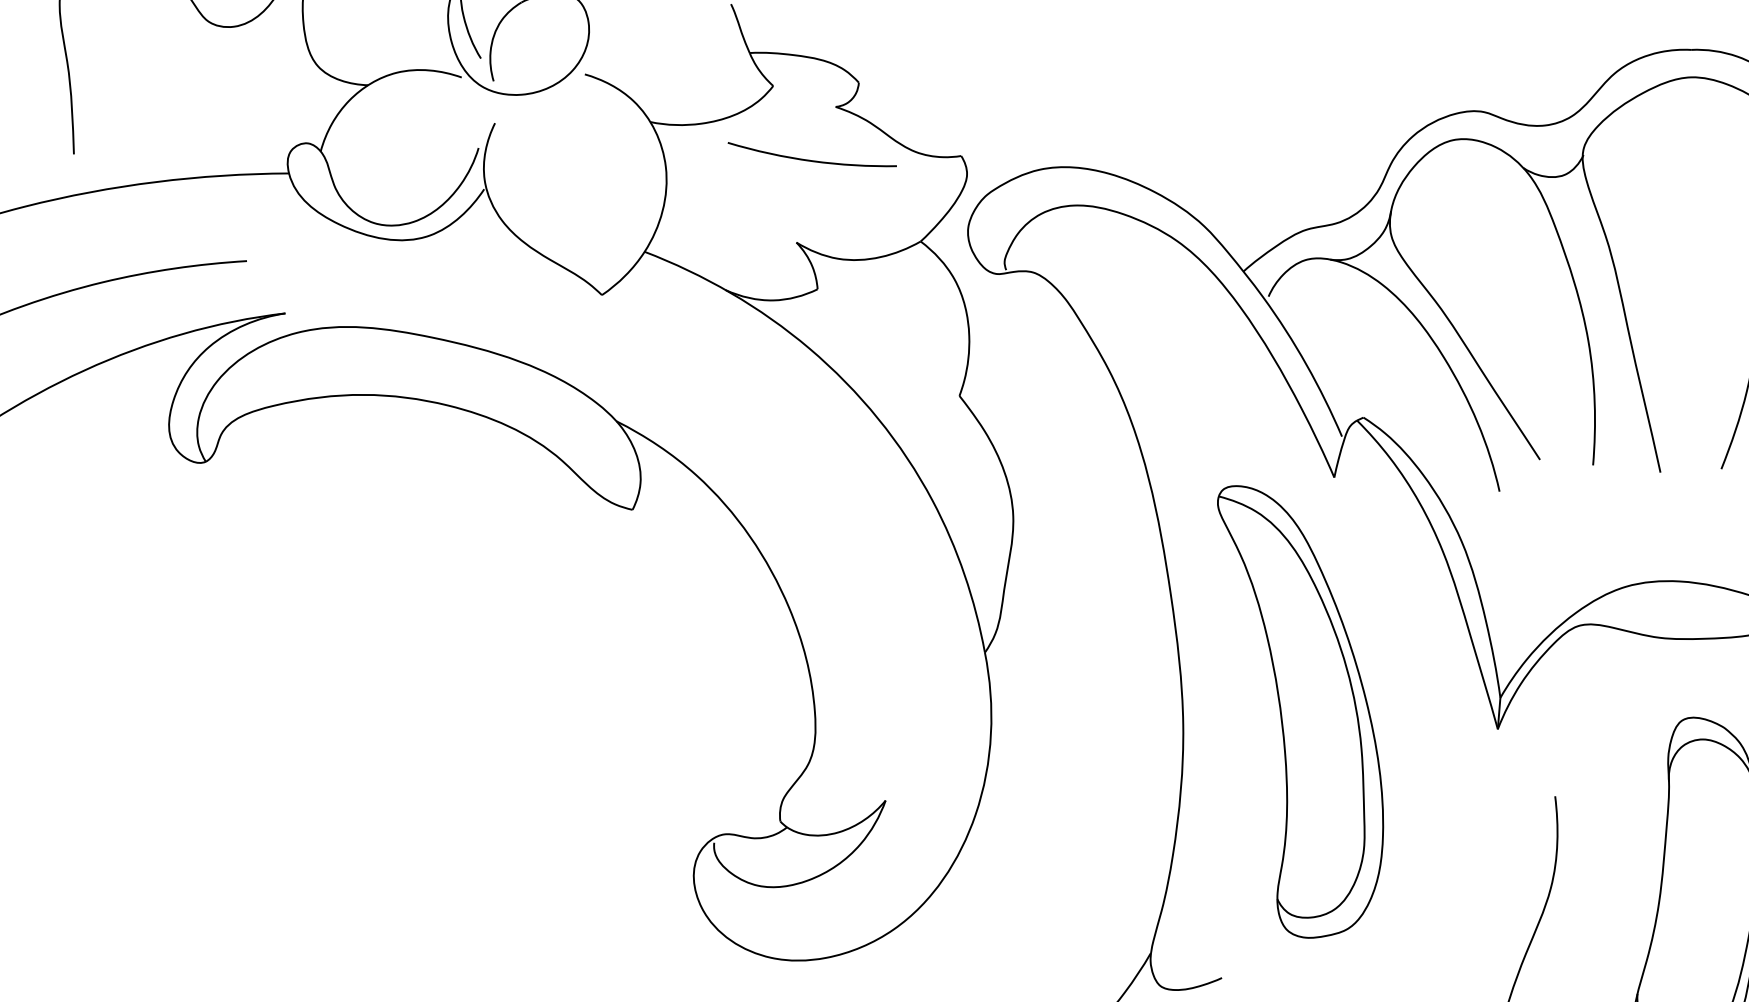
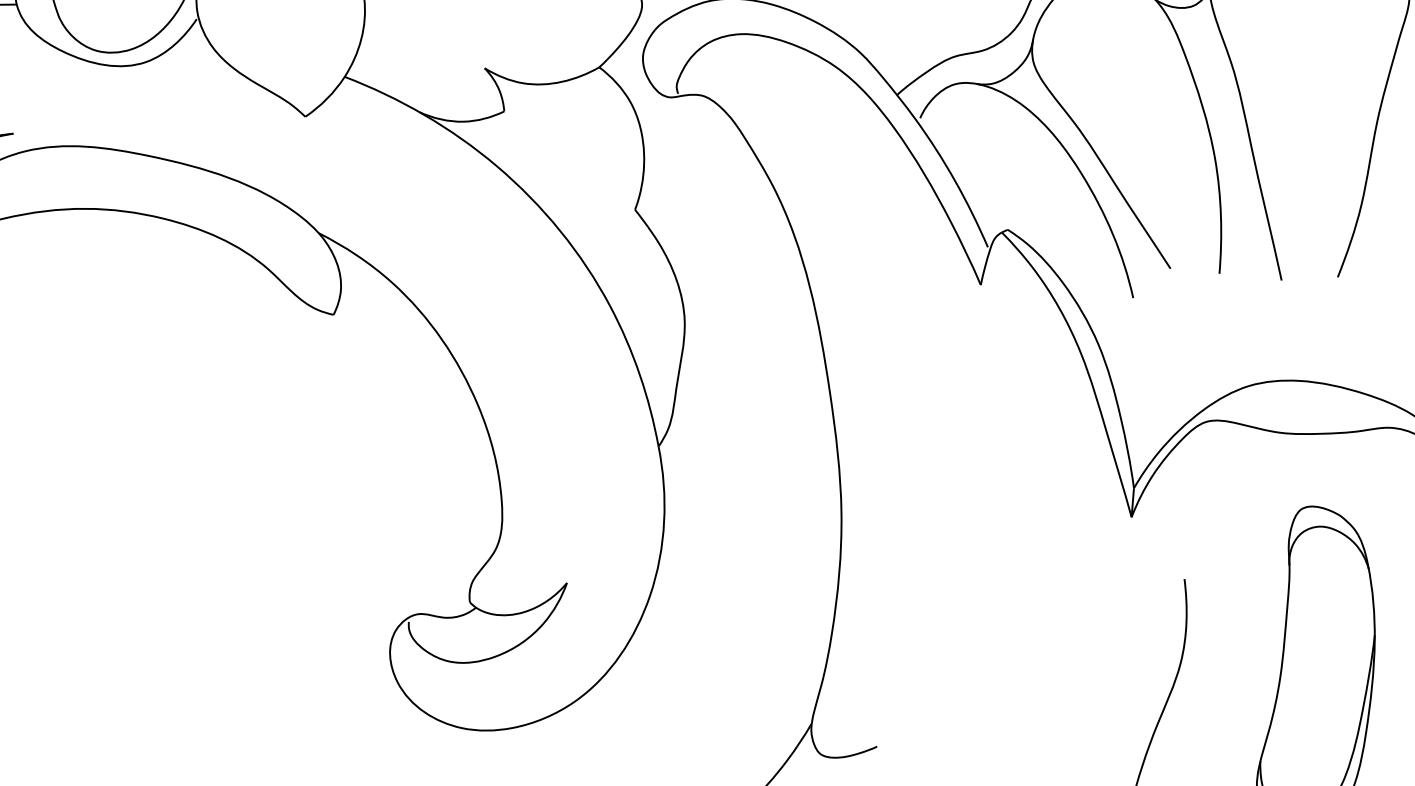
part: (1300, 711) -> (949, 500), removed

